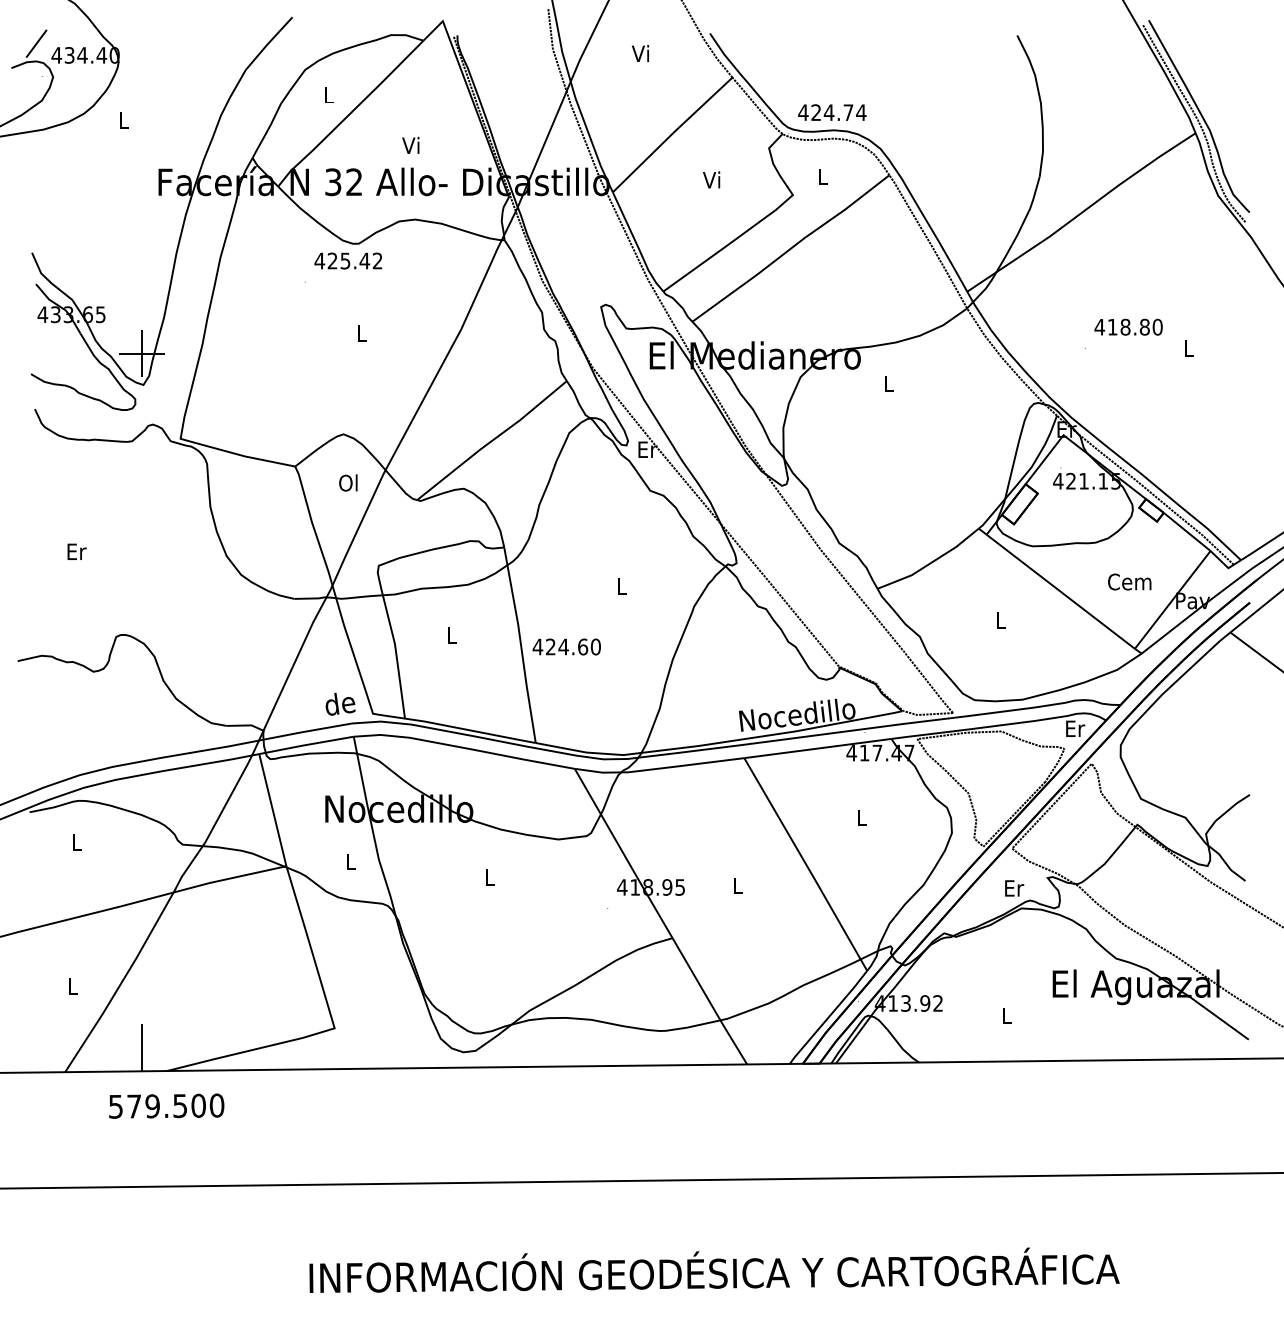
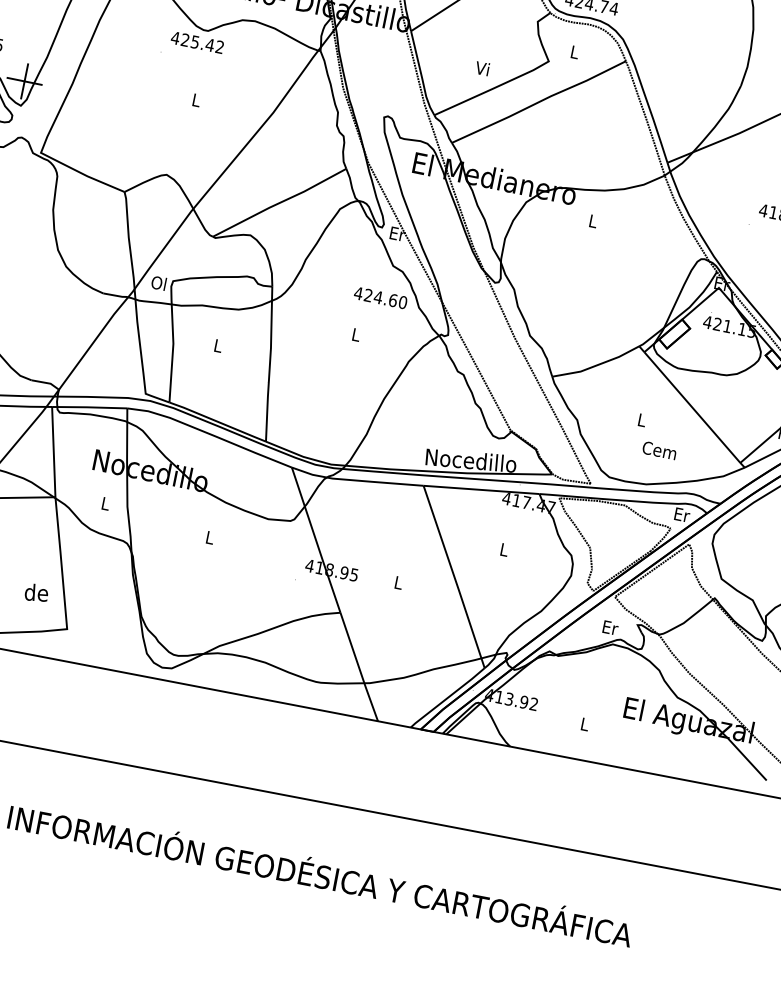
text: (711, 179) -> (482, 68), moved
text: (348, 482) -> (159, 282), moved
text: (1129, 581) -> (659, 450), moved
text: (566, 646) -> (380, 297), moved
text: (340, 703) -> (36, 592), moved

